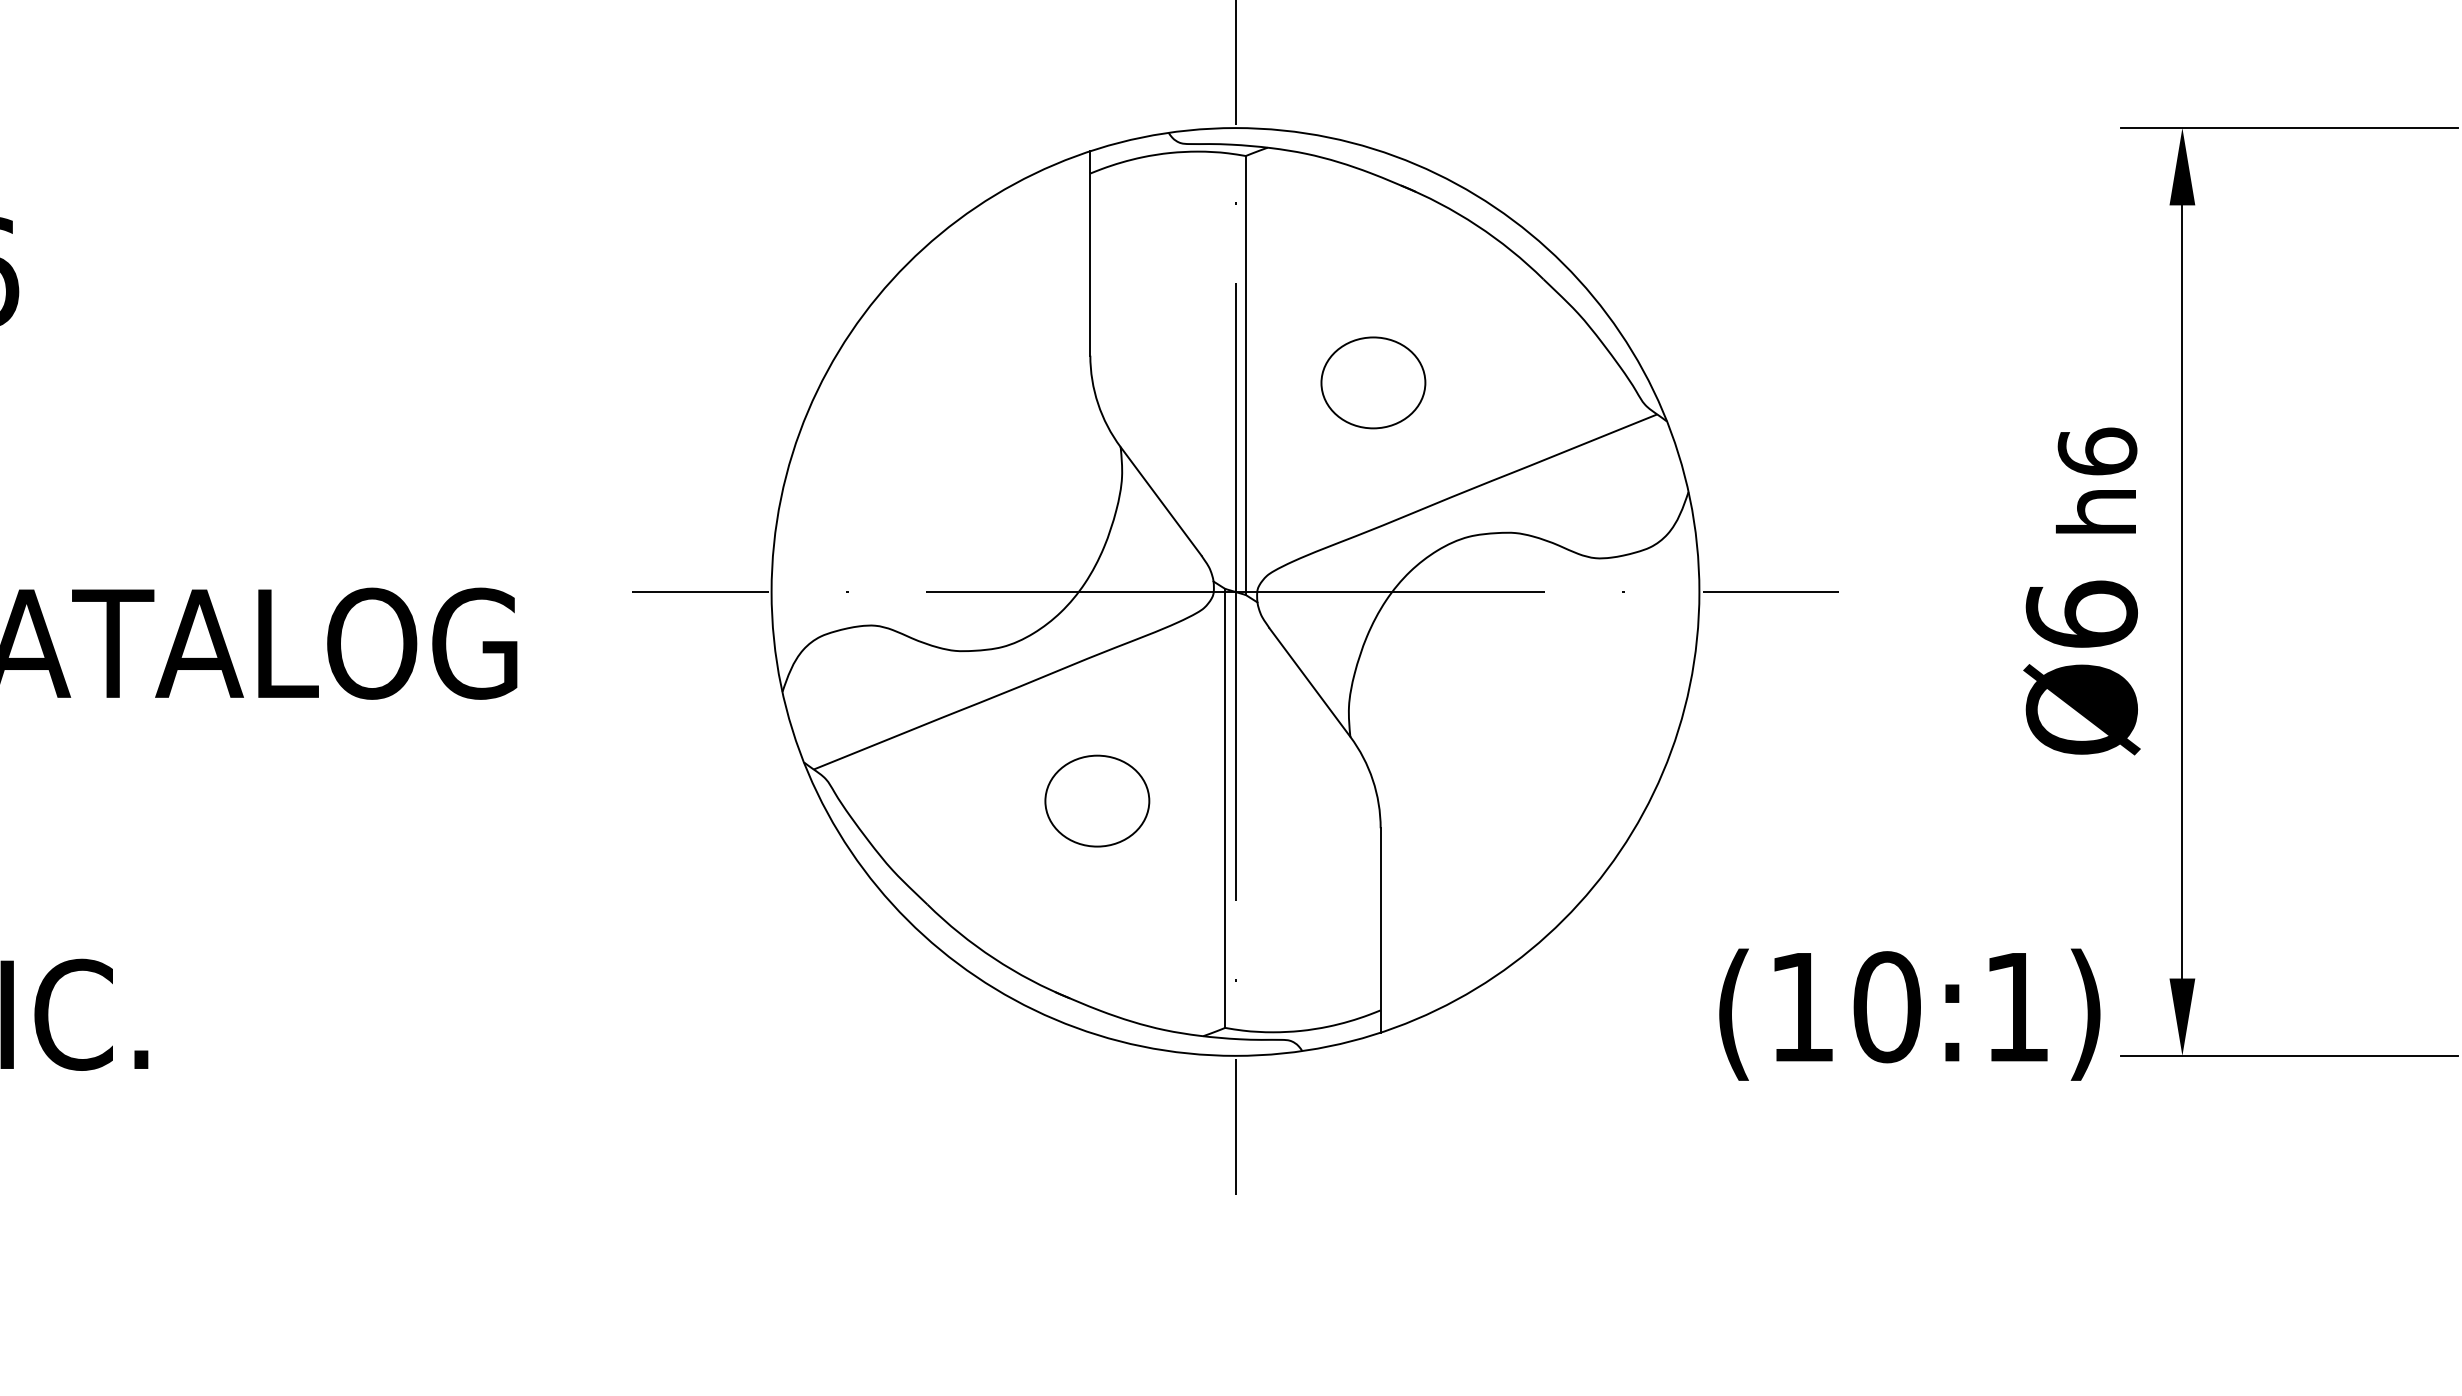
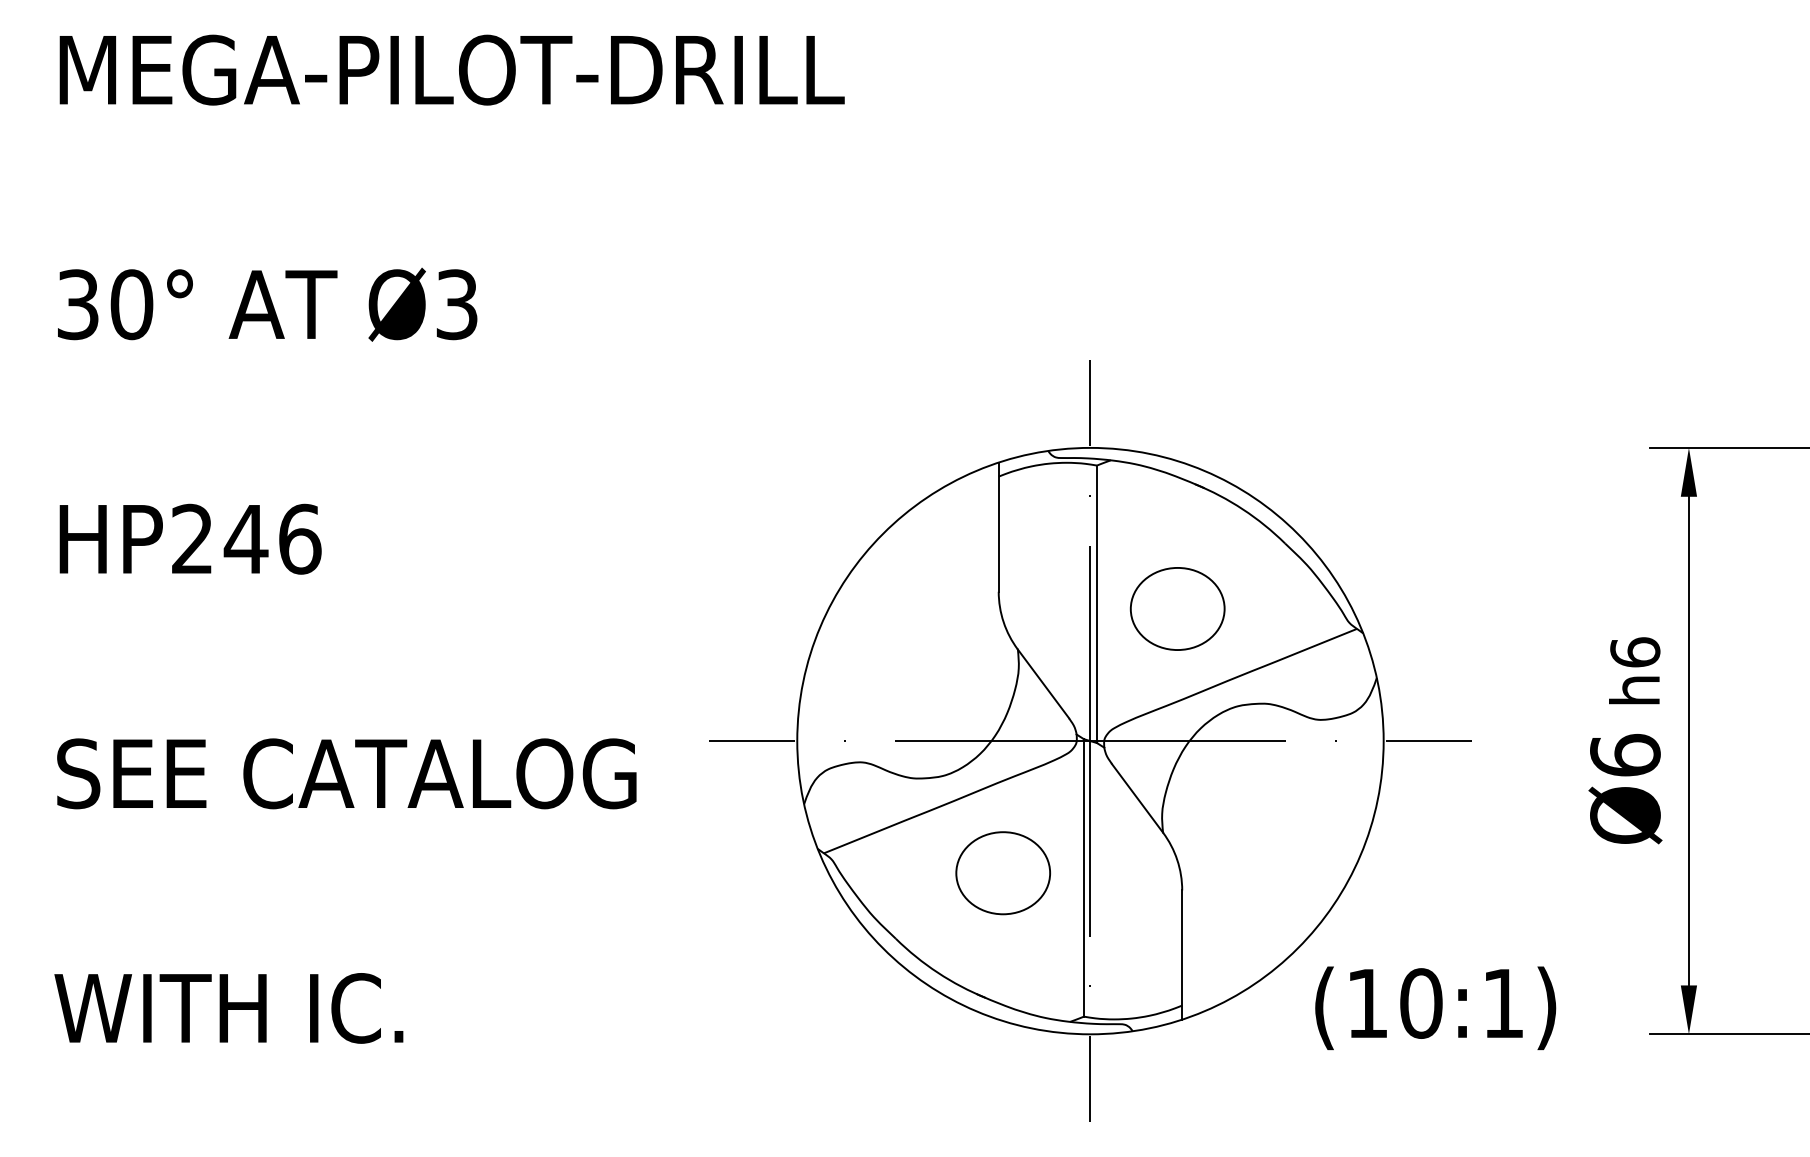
part: (1373, 382) -> (1177, 608), size x1.43
part: (1096, 801) -> (1002, 873), size x1.43
text: (1909, 1015) -> (1435, 1008), moved

